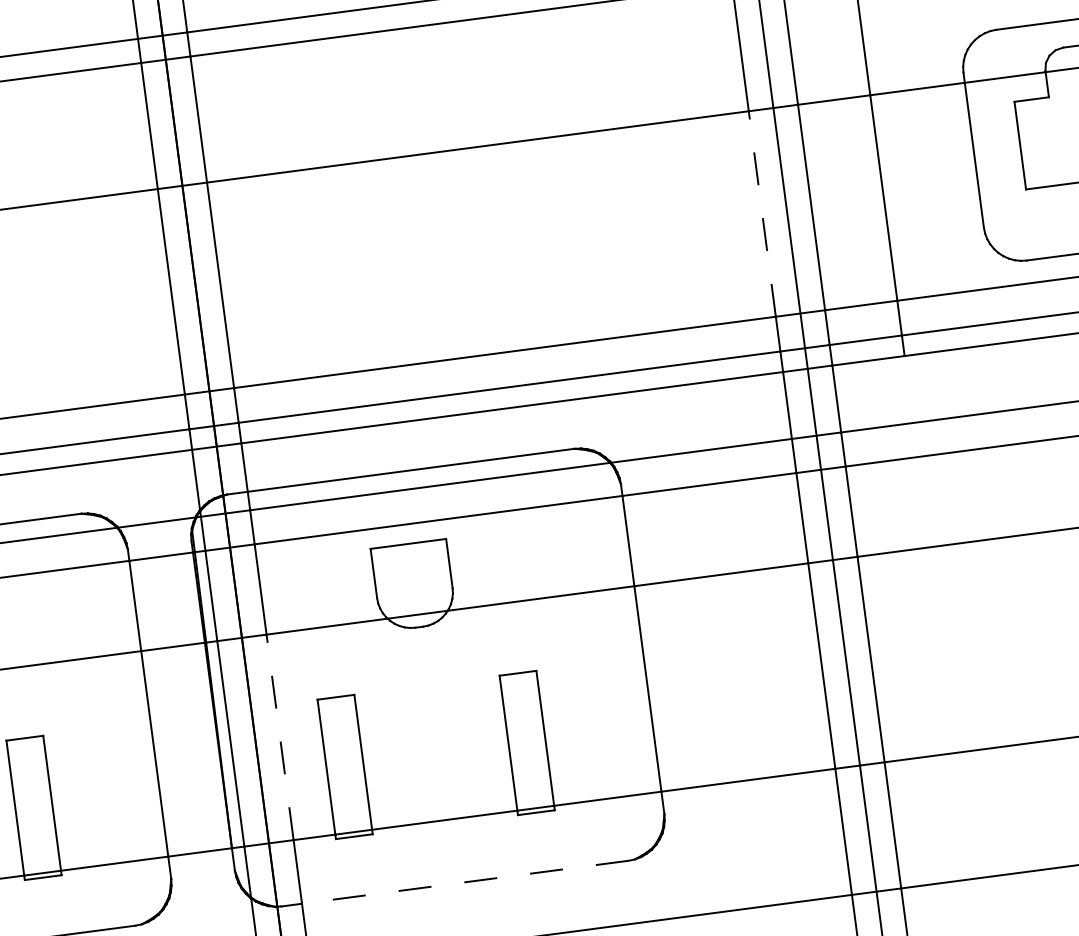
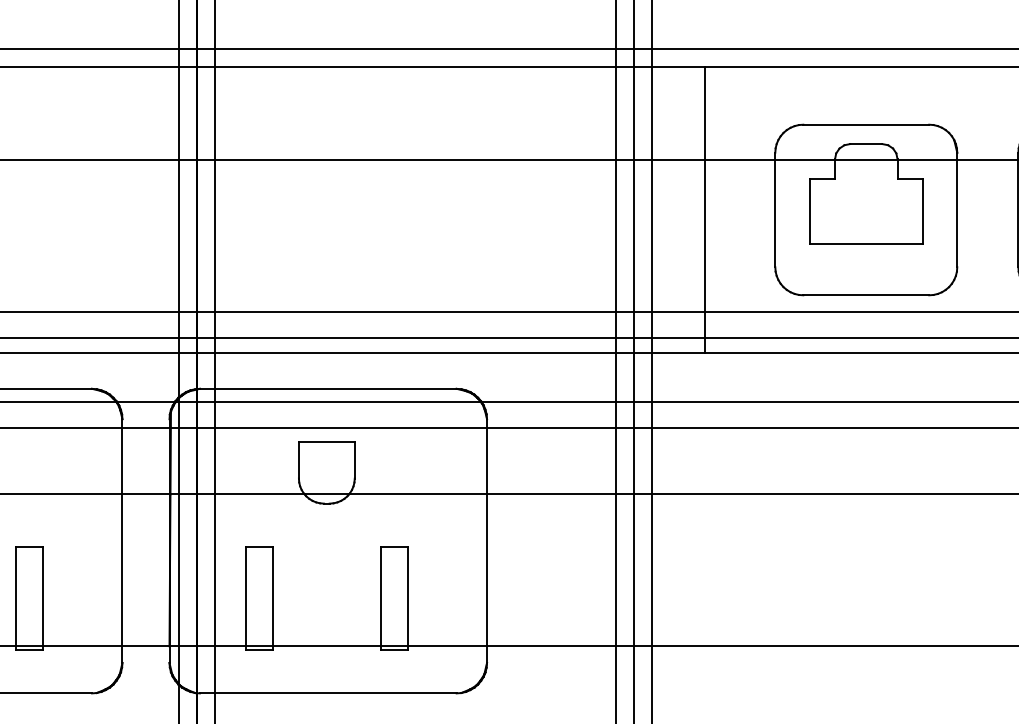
line: (762, 214) -> (615, 236), dashed -> solid
line: (280, 737) -> (215, 570), dashed -> solid
line: (464, 882) -> (335, 693), dashed -> solid

